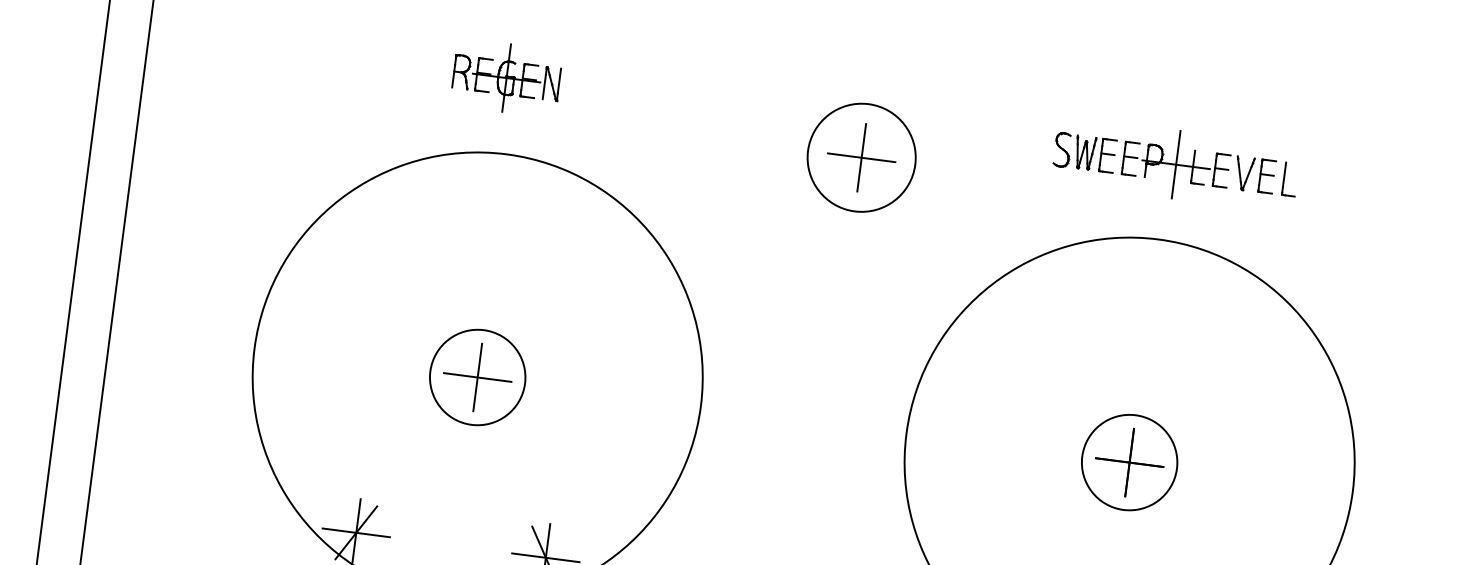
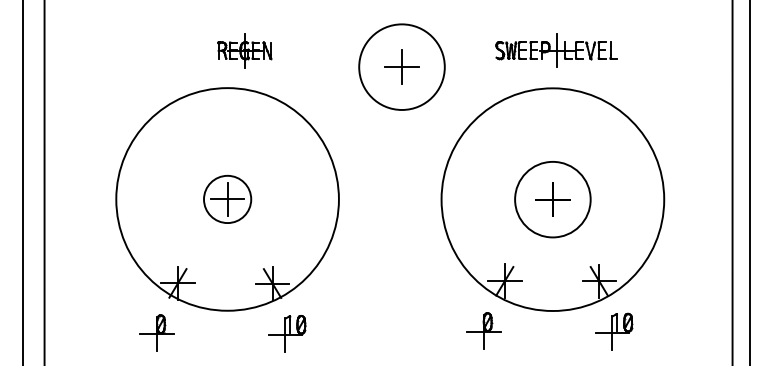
part: (506, 77) -> (244, 50), moved
circle: (860, 156) -> (401, 66), size x1.6
circle: (1128, 462) -> (552, 199), size x1.6

